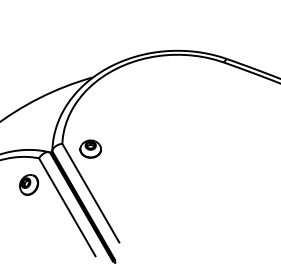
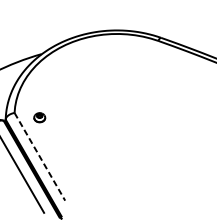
part: (90, 148) -> (39, 117), size x0.6
line: (91, 193) -> (40, 157), solid -> dashed

